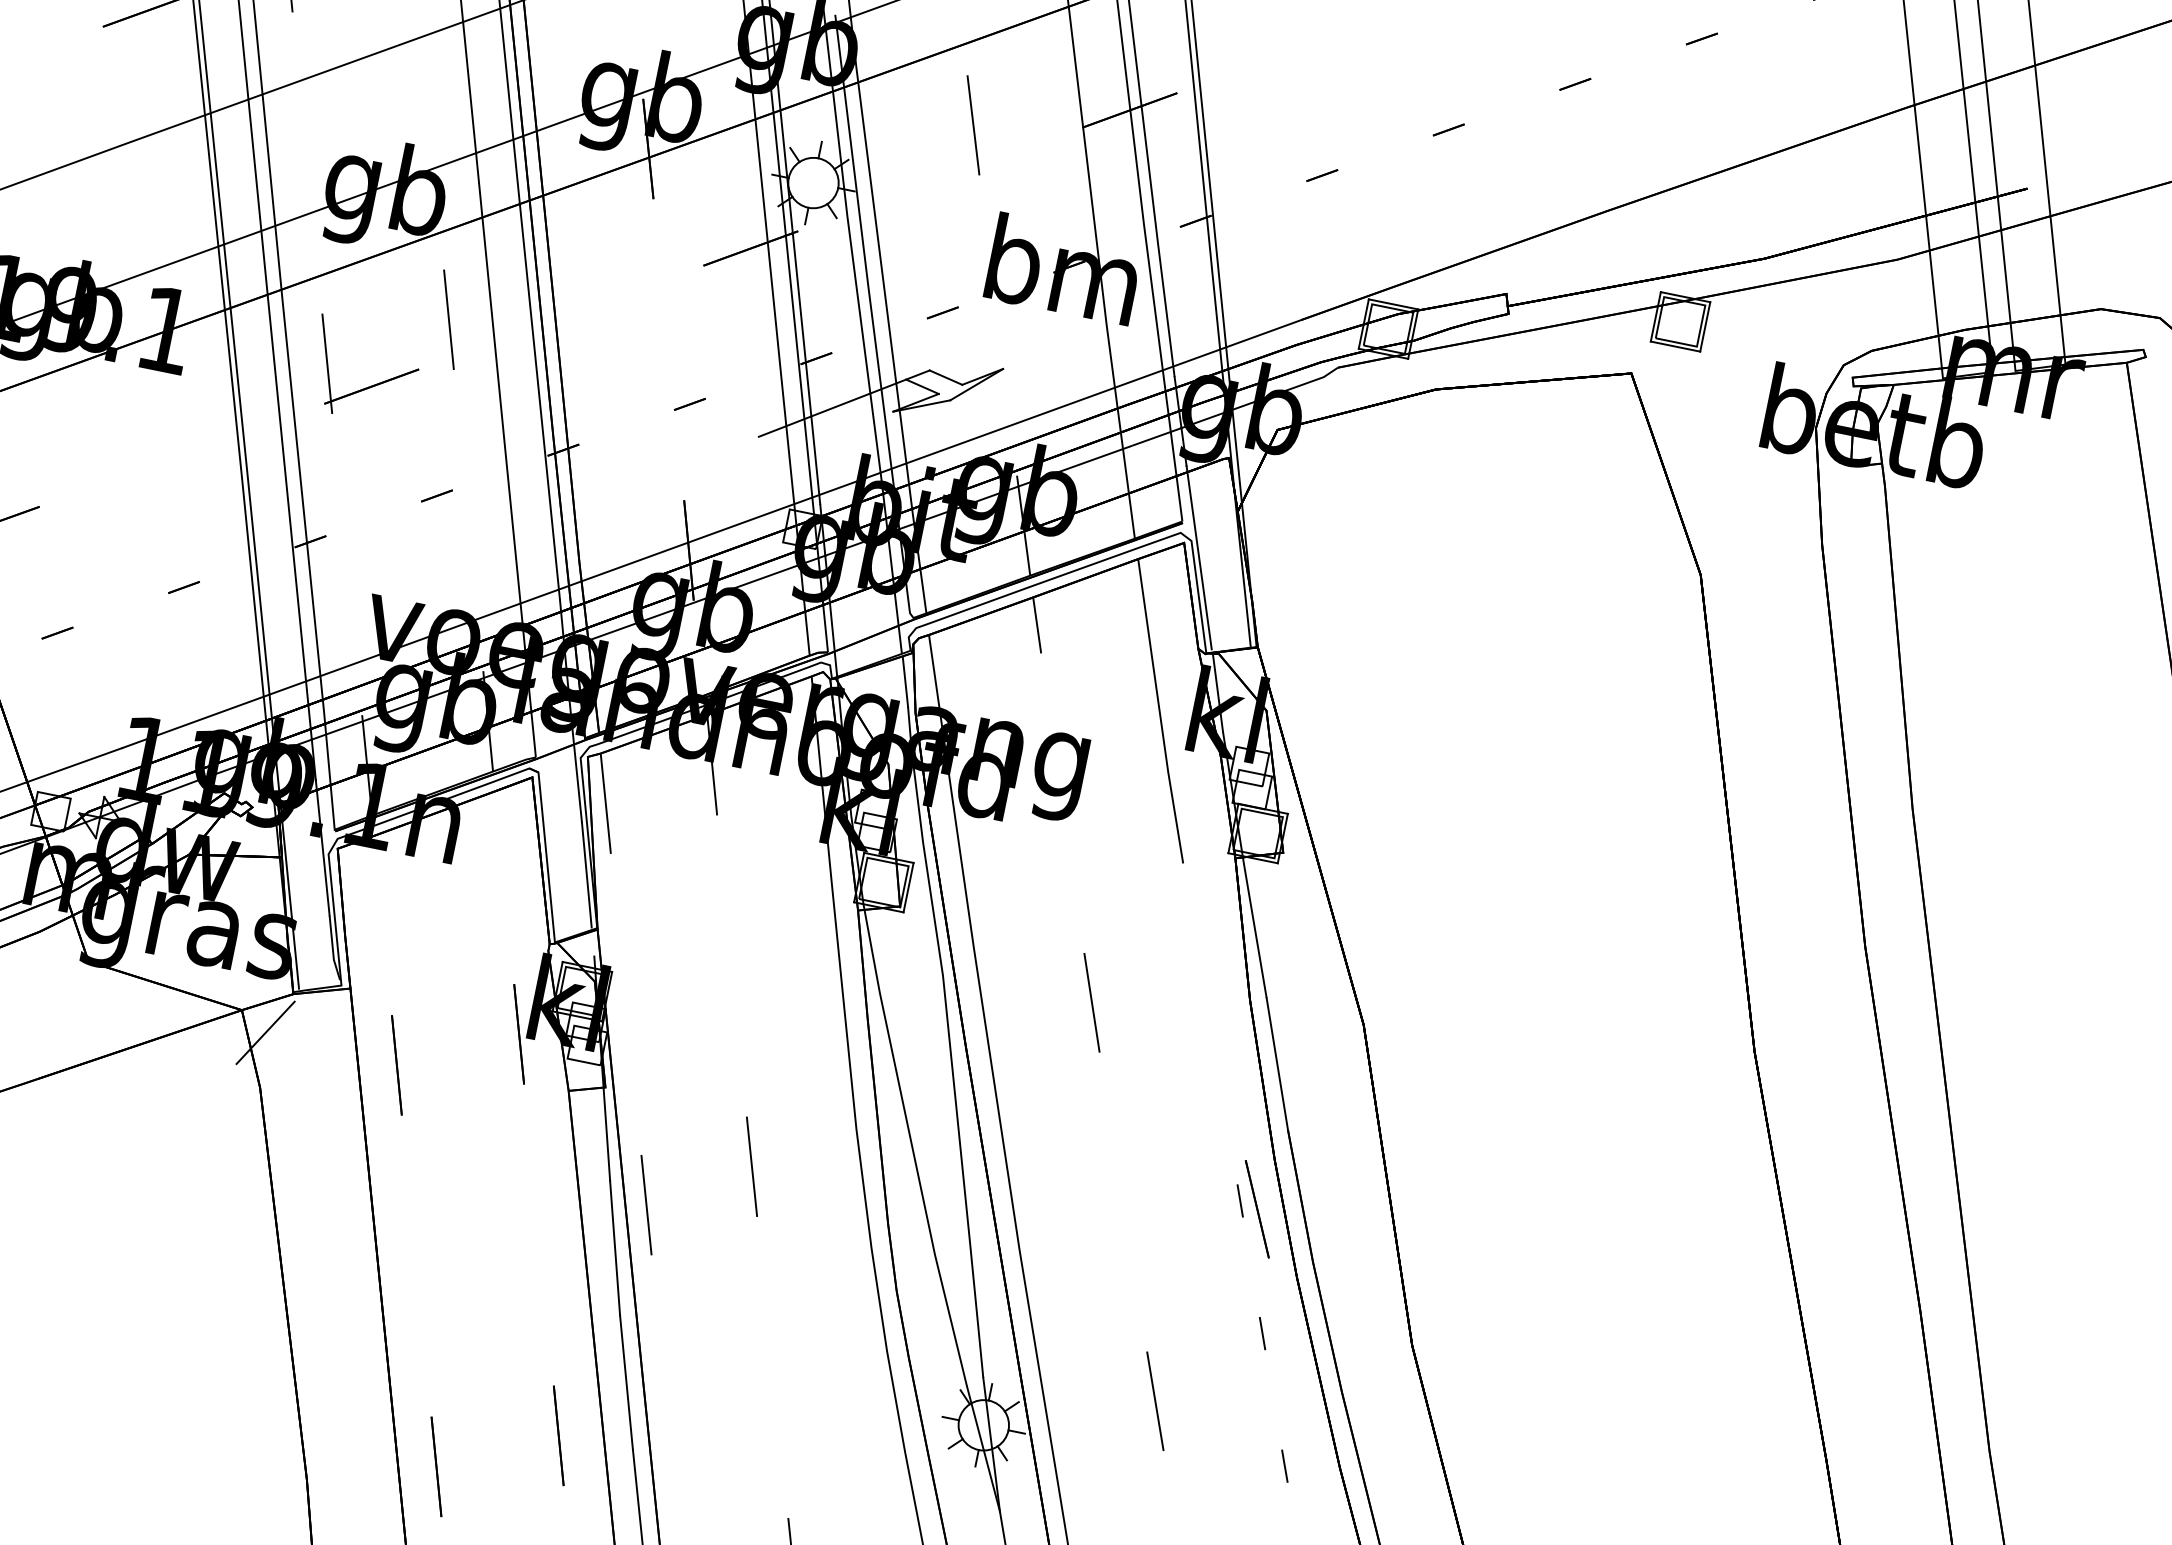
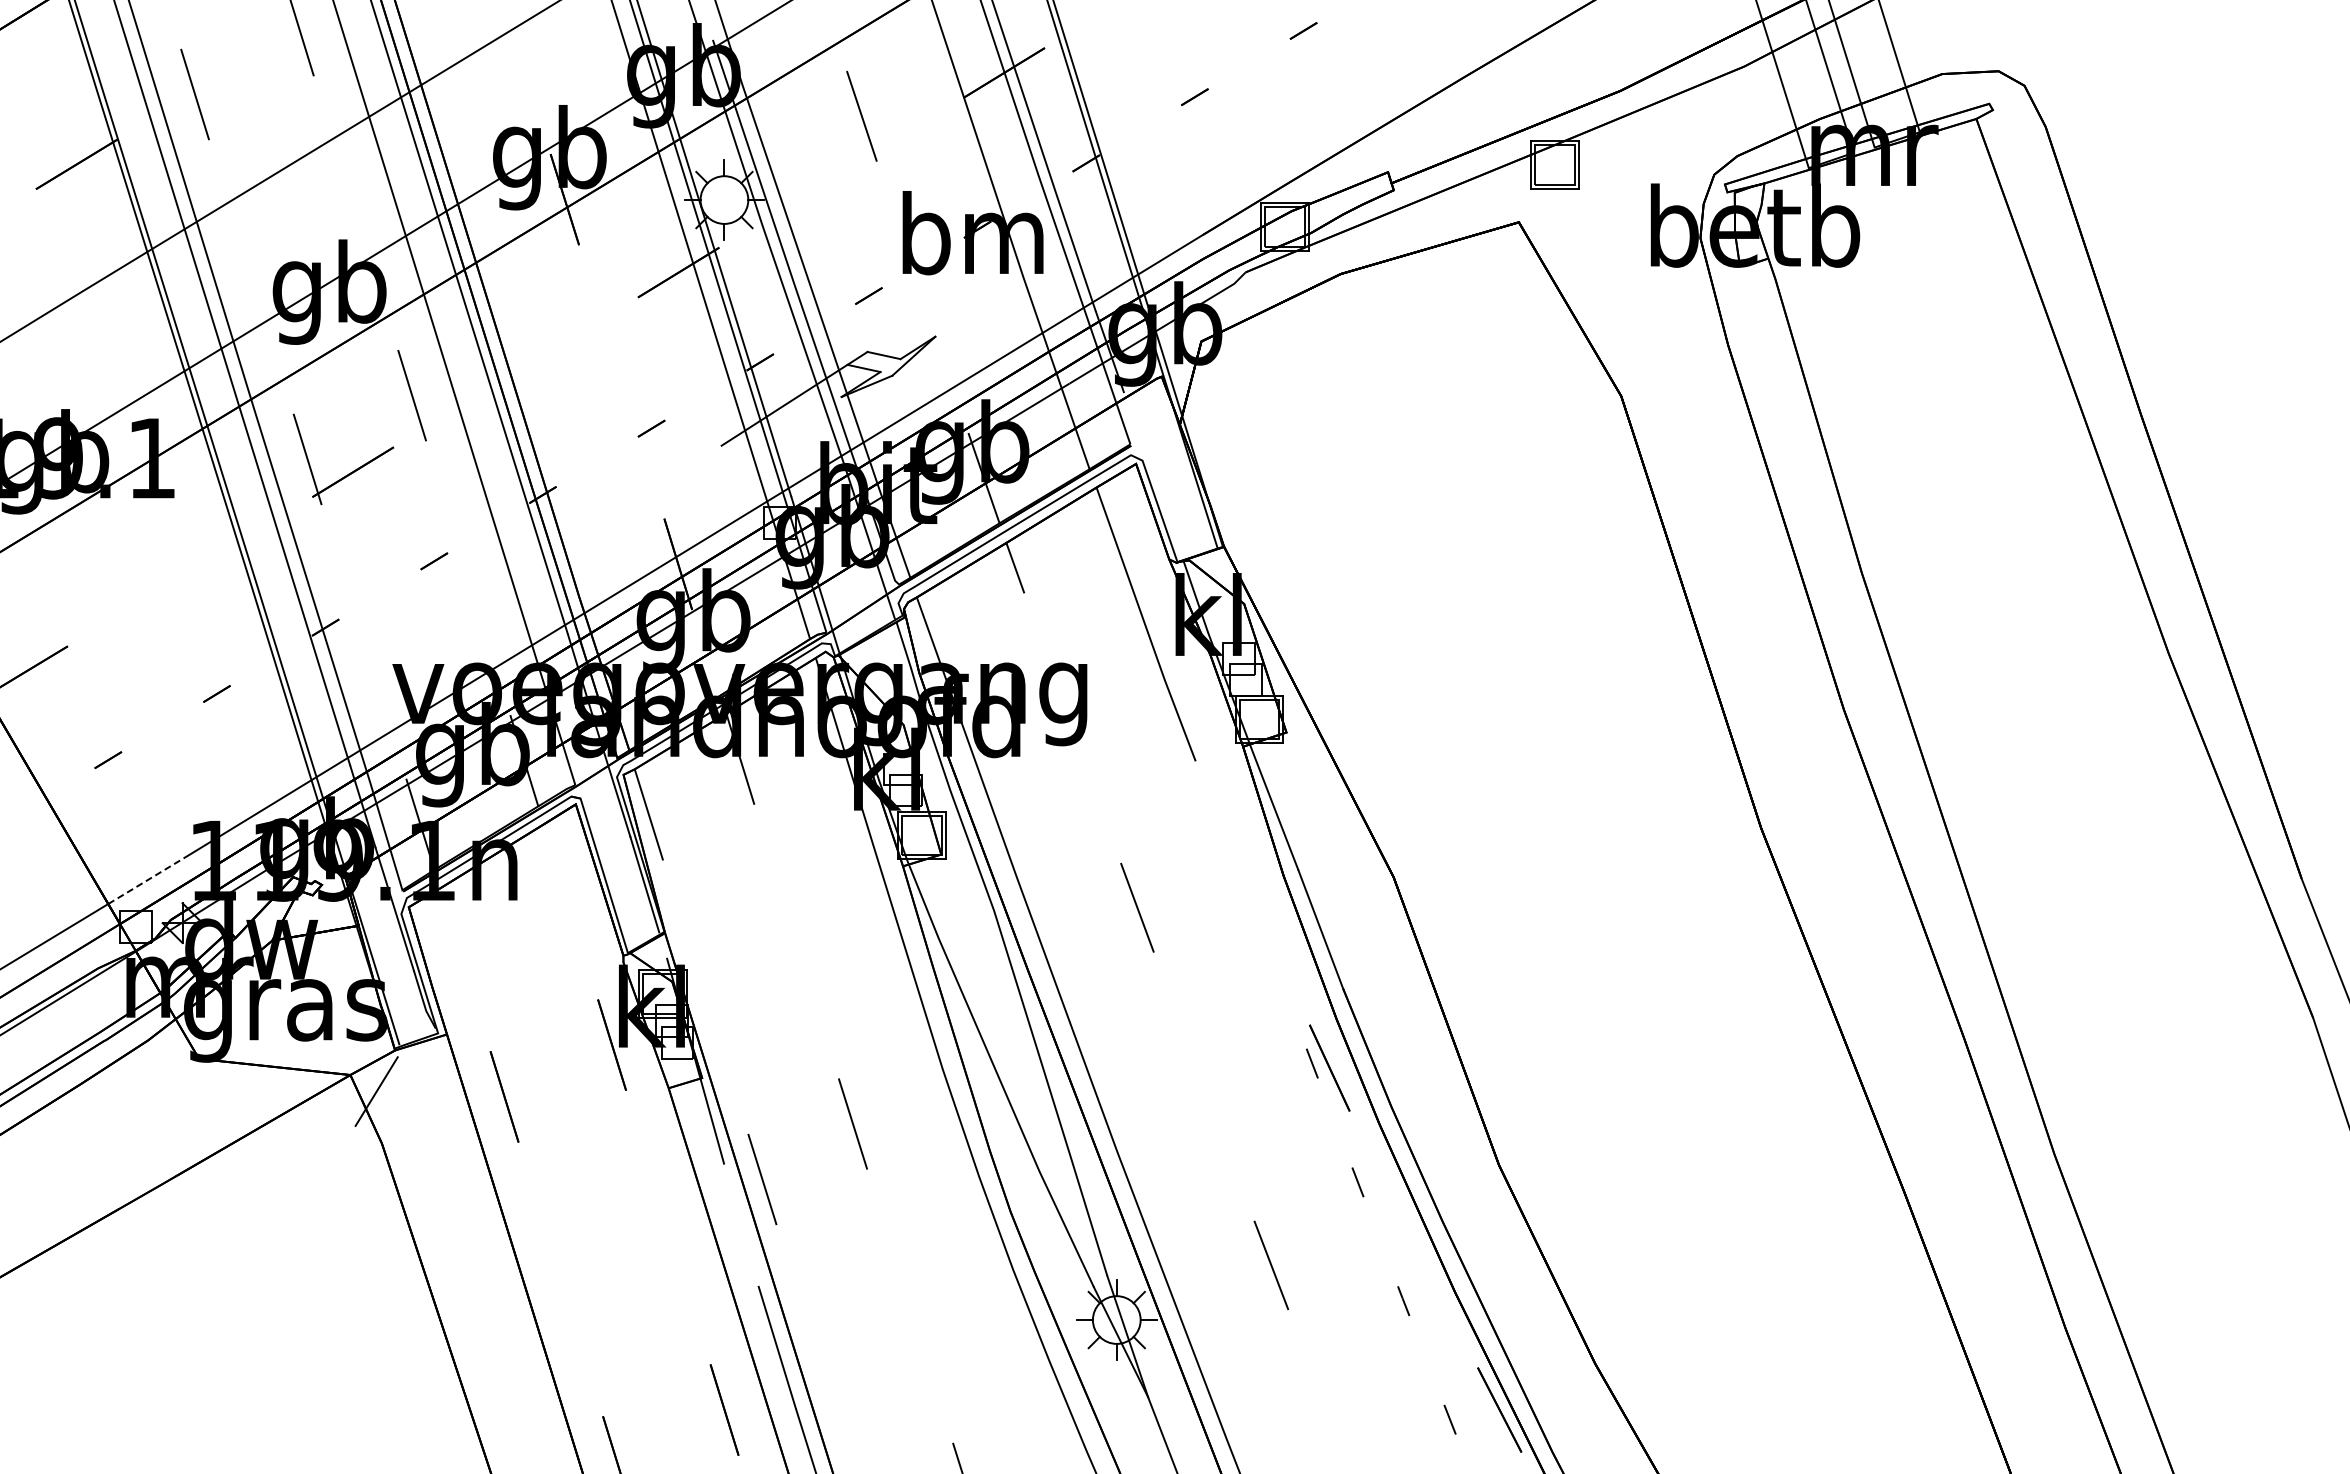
line: (1198, 557) -> (1152, 474), removed
line: (75, 765) -> (149, 879), solid -> dashed
line: (615, 1247) -> (741, 1224), removed

